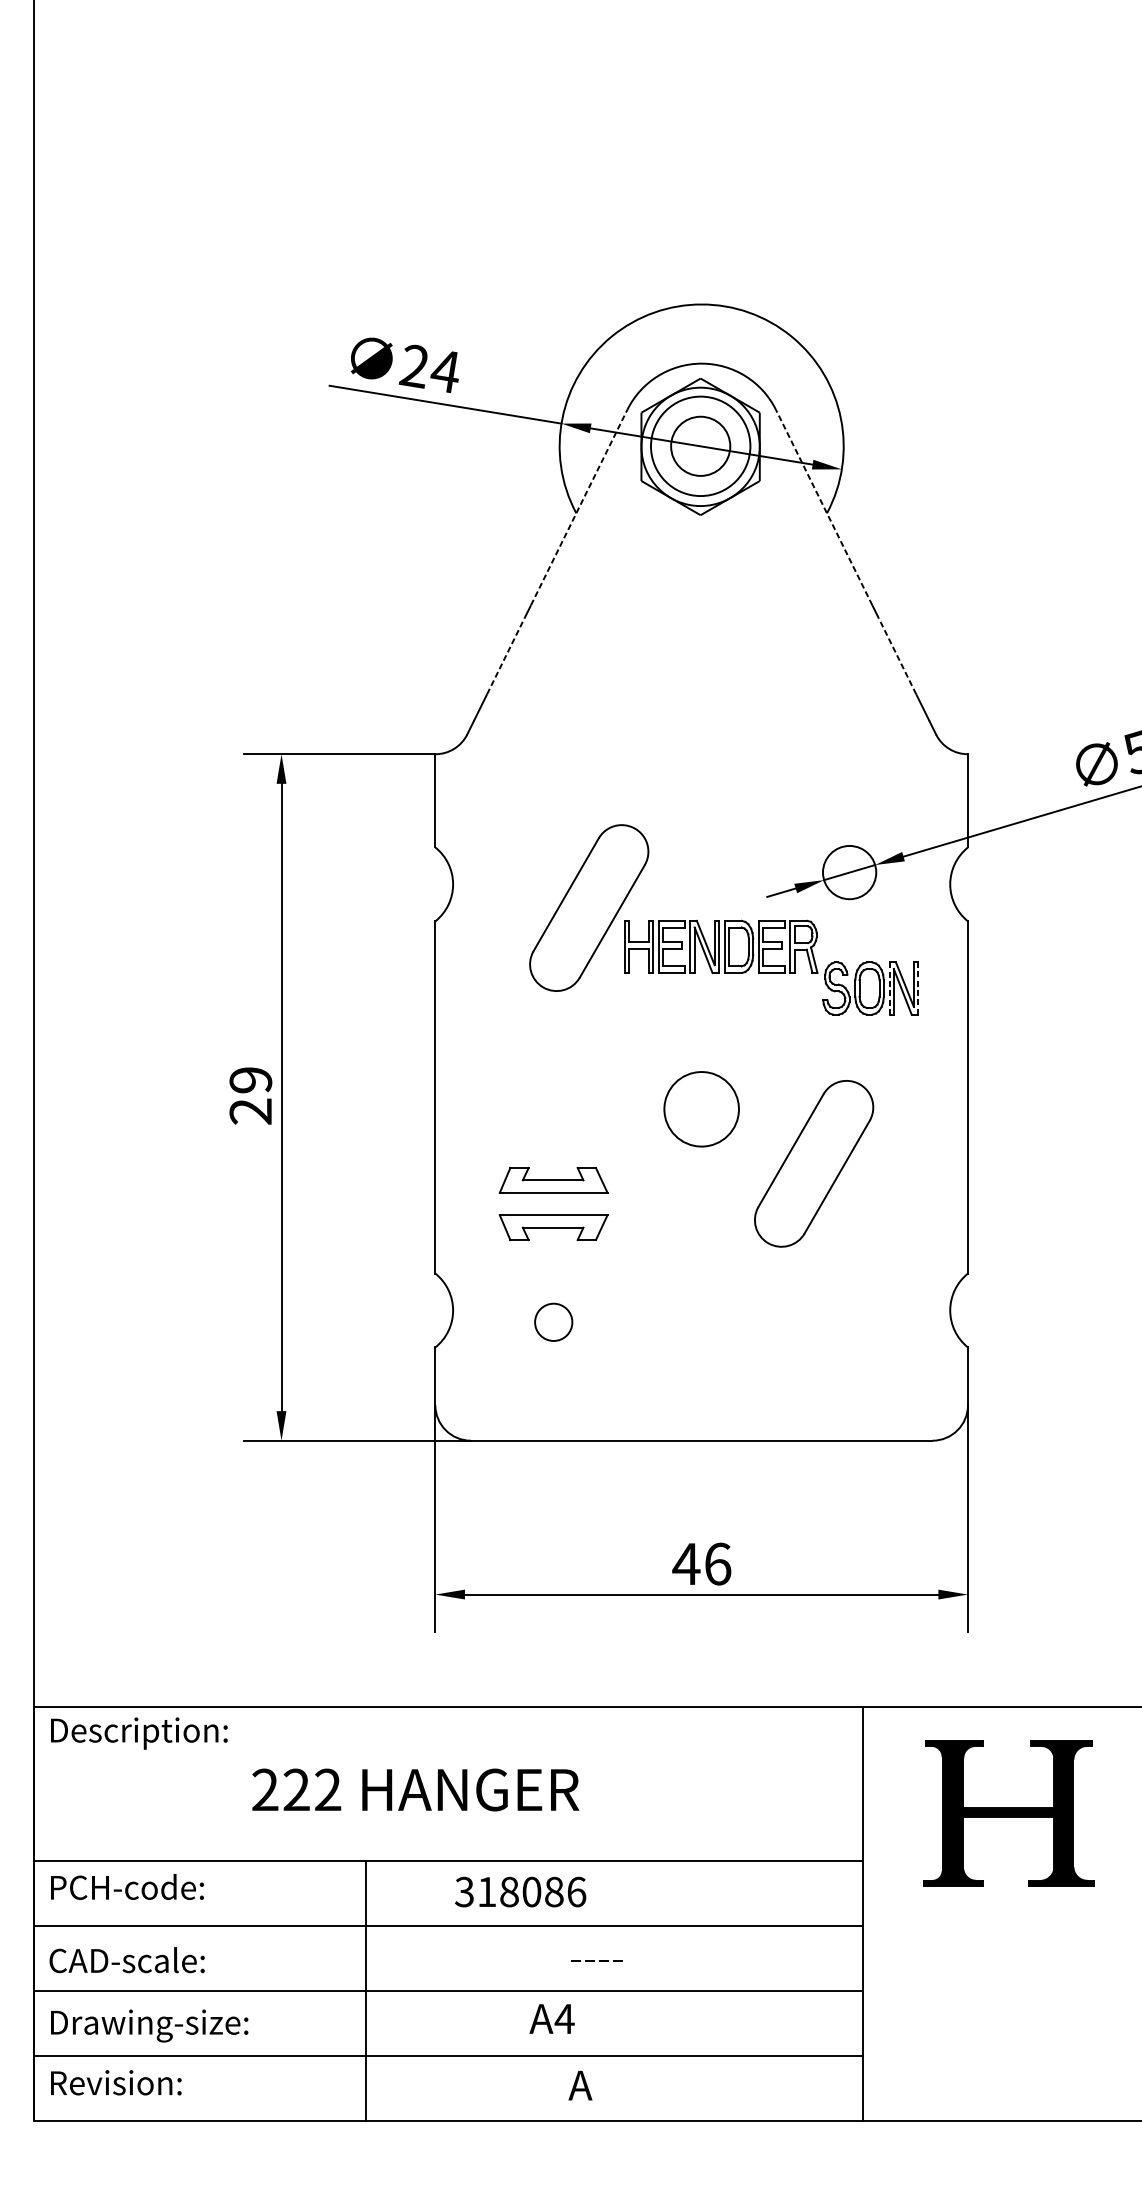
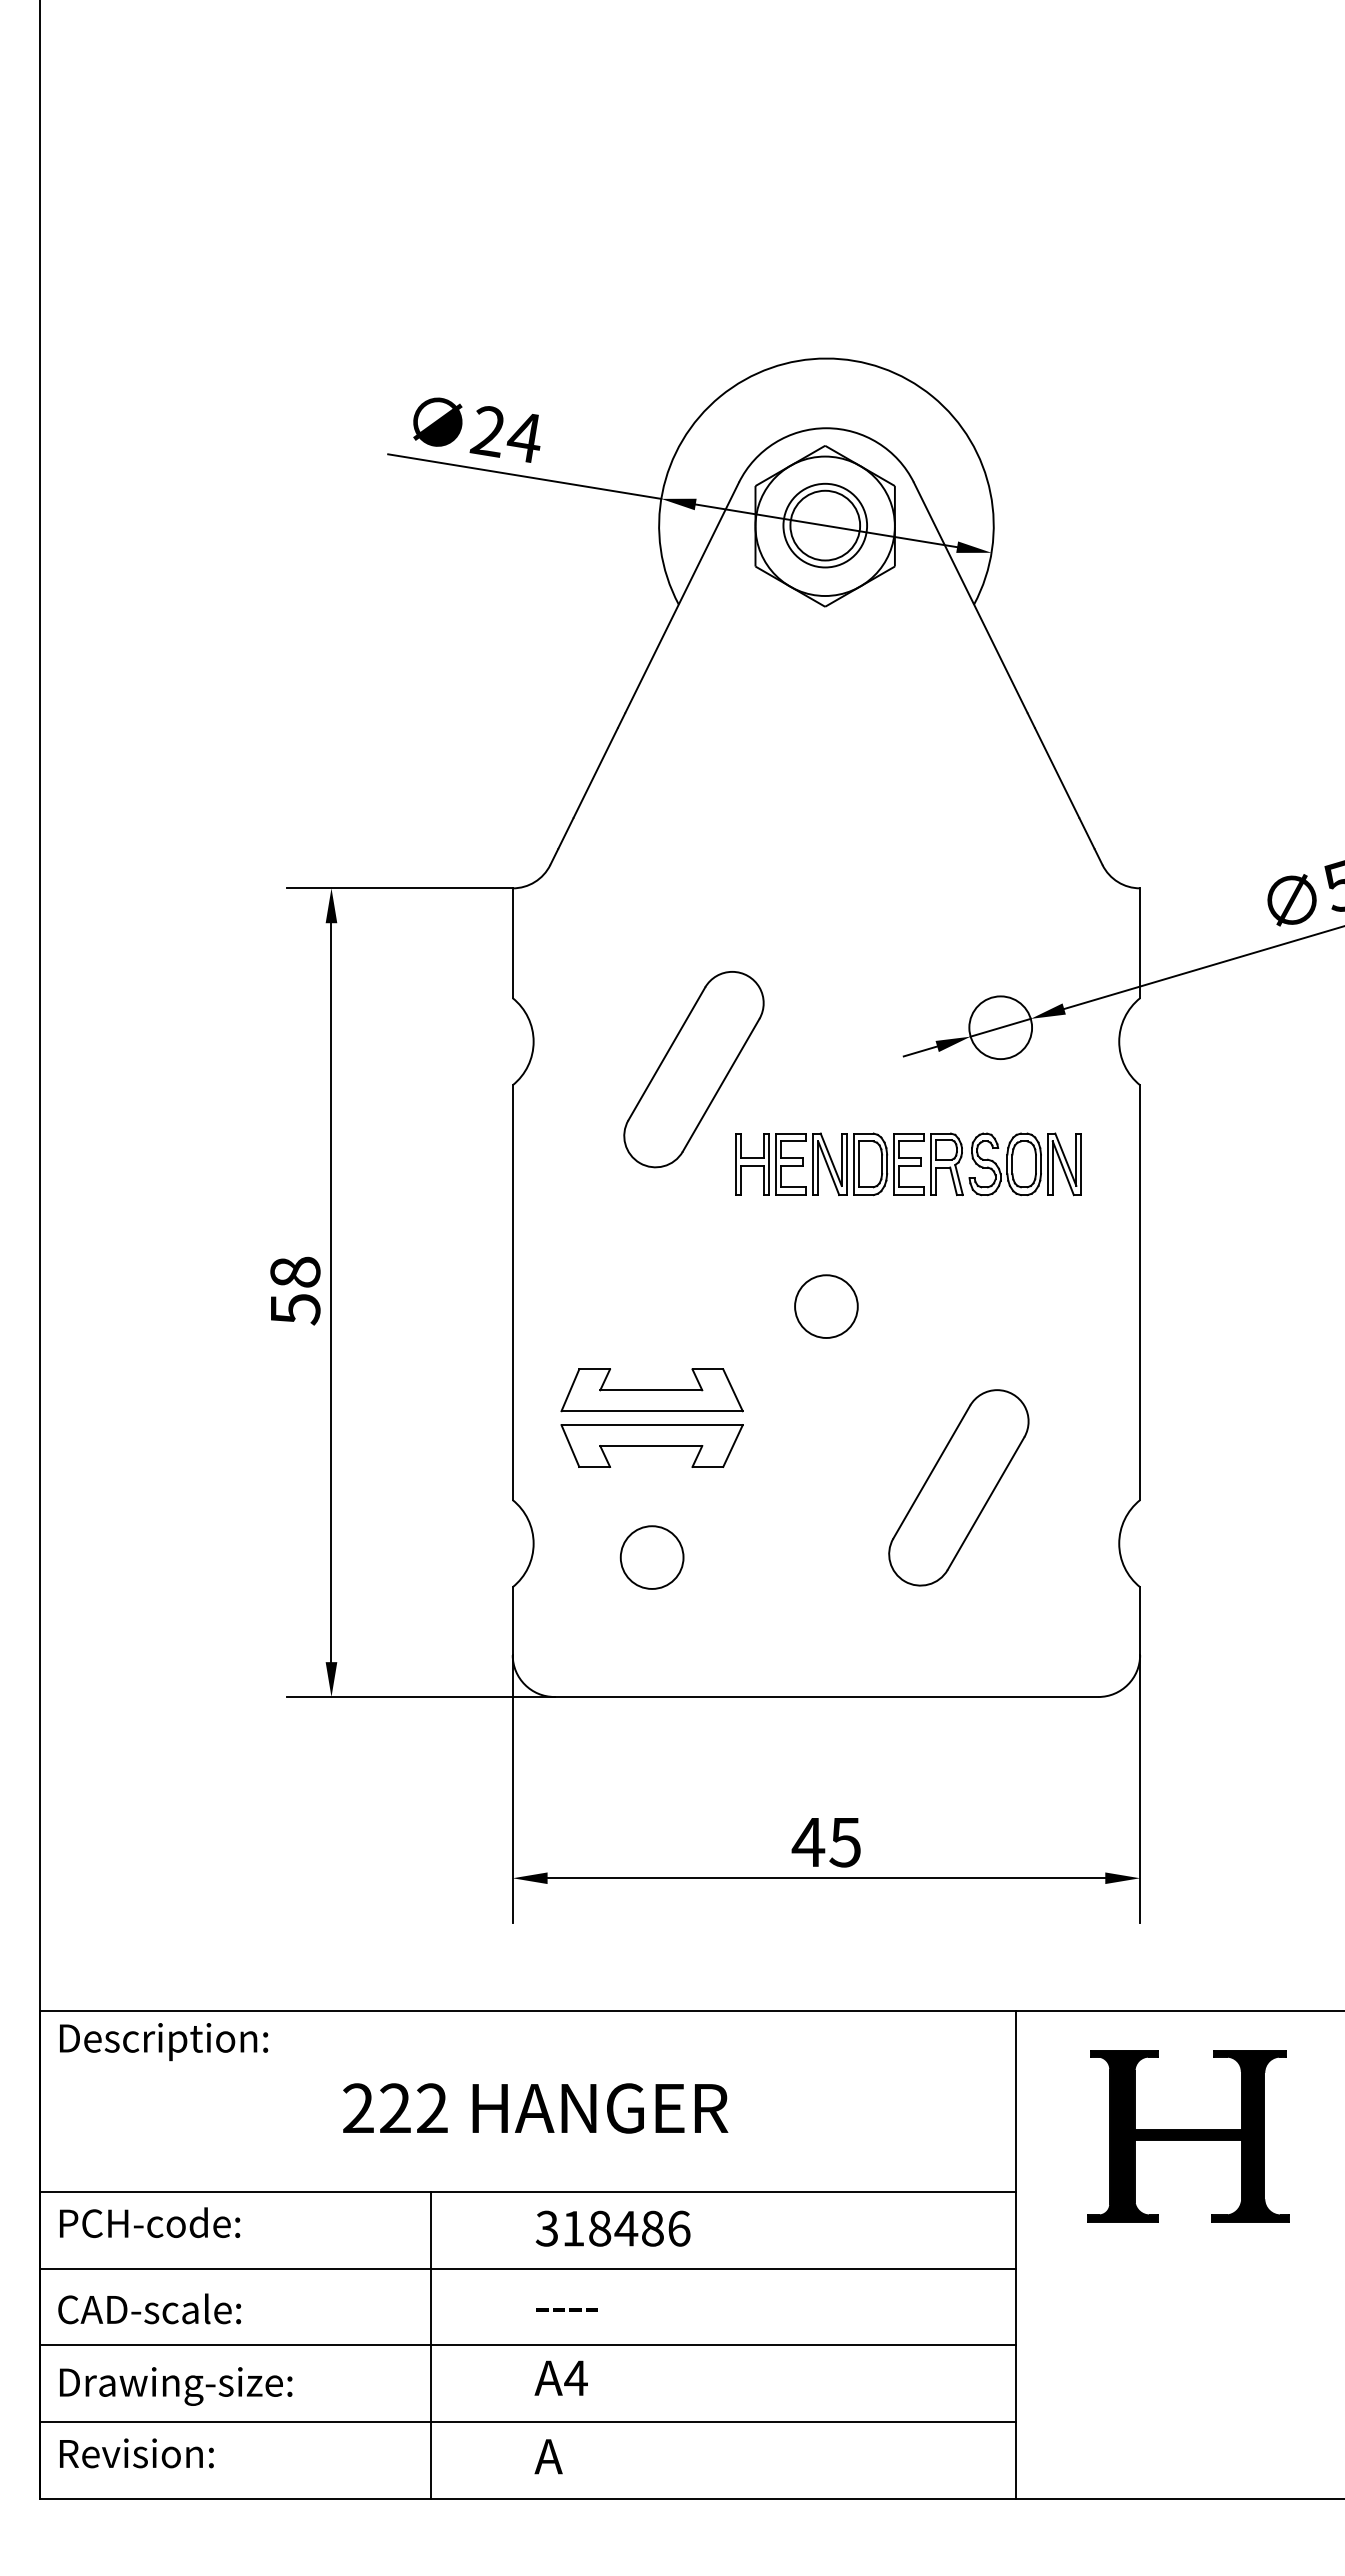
circle: (700, 446) -> (825, 525), size x0.71
line: (579, 507) -> (682, 597), dashed -> solid
line: (823, 507) -> (970, 597), dashed -> solid
line: (505, 656) -> (595, 773), dashed -> solid
line: (897, 656) -> (1057, 773), dashed -> solid
part: (721, 947) -> (849, 1164), moved
line: (889, 988) -> (1047, 1164), dashed -> solid
line: (918, 988) -> (1081, 1164), dashed -> solid
text: (250, 1095) -> (295, 1290), 29 -> 58
circle: (701, 1109) -> (826, 1306), size x0.71
part: (813, 1163) -> (958, 1487), moved
part: (553, 1180) -> (651, 1390), size x1.43
part: (553, 1227) -> (651, 1445), size x1.43
circle: (553, 1322) -> (651, 1557), size x1.43
text: (717, 1564) -> (845, 1842), 46 -> 45
text: (415, 1790) -> (535, 2108), moved
text: (531, 1891) -> (626, 2228), 318086 -> 318486
text: (596, 1960) -> (566, 2309), moved
text: (551, 2018) -> (560, 2377), moved
text: (580, 2085) -> (548, 2456), moved

